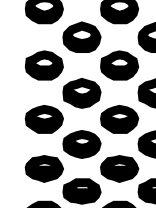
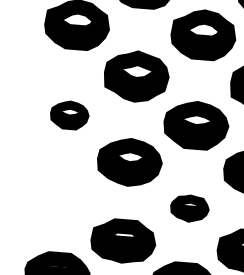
part: (43, 119) -> (68, 115), size x0.6
part: (43, 168) -> (61, 197), removed
part: (119, 168) -> (189, 207), size x0.6

